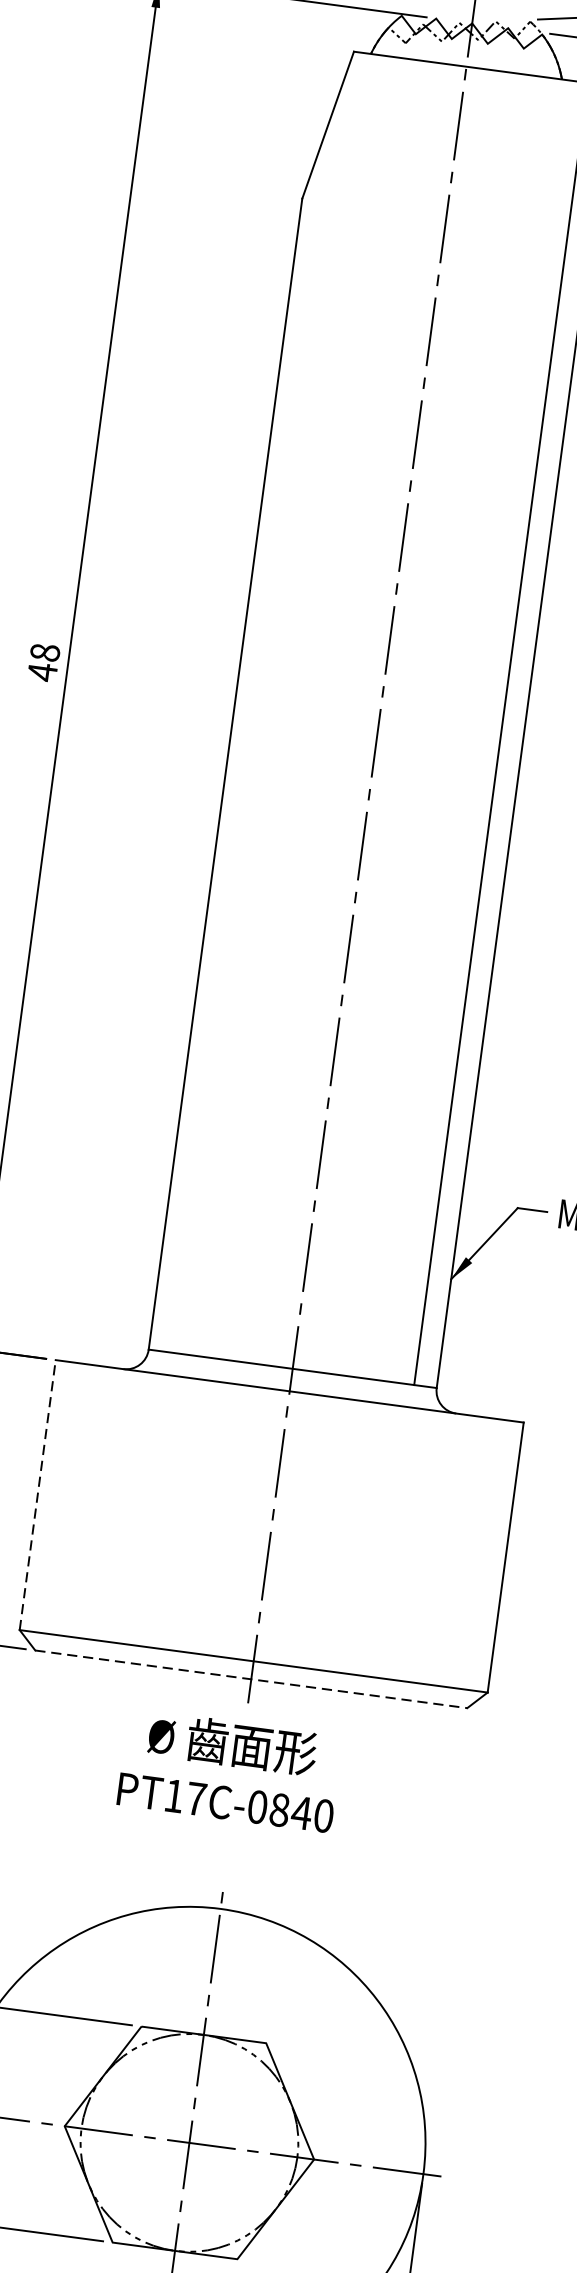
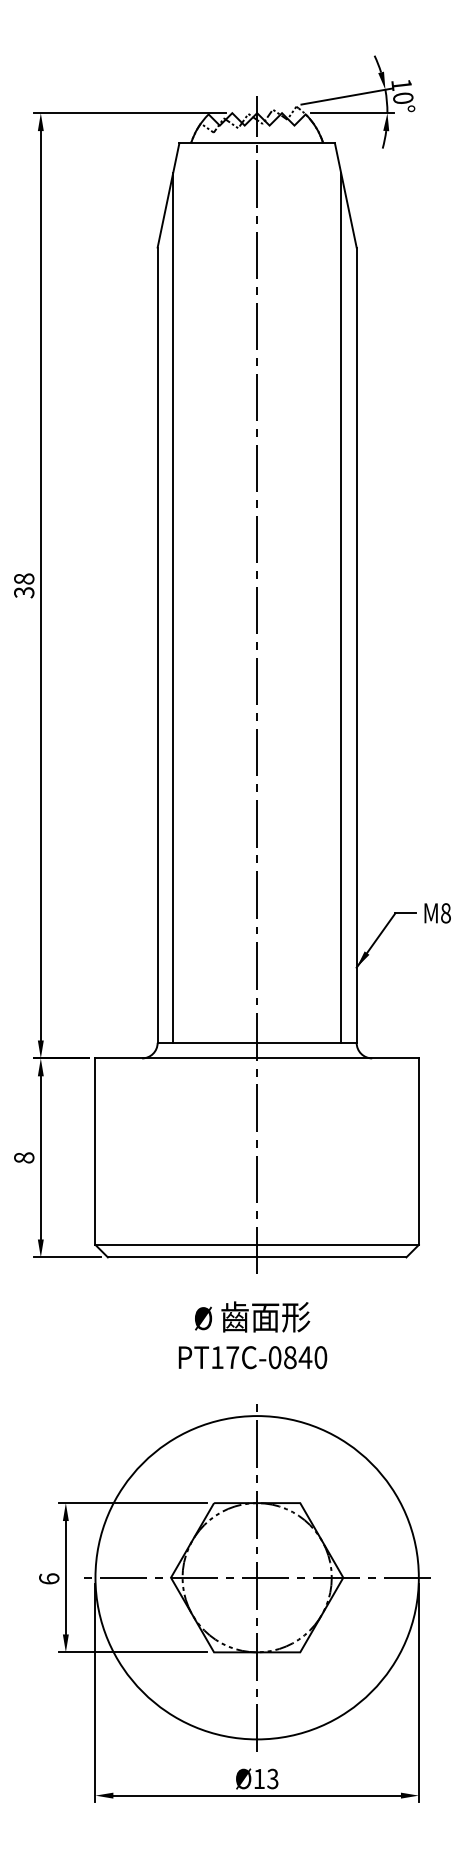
text: (42, 672) -> (24, 592), 48 -> 38
line: (255, 722) -> (173, 607), added
line: (37, 1494) -> (95, 1151), dashed -> solid
line: (251, 1679) -> (257, 1257), dashed -> solid
text: (229, 1770) -> (252, 1335), moved

